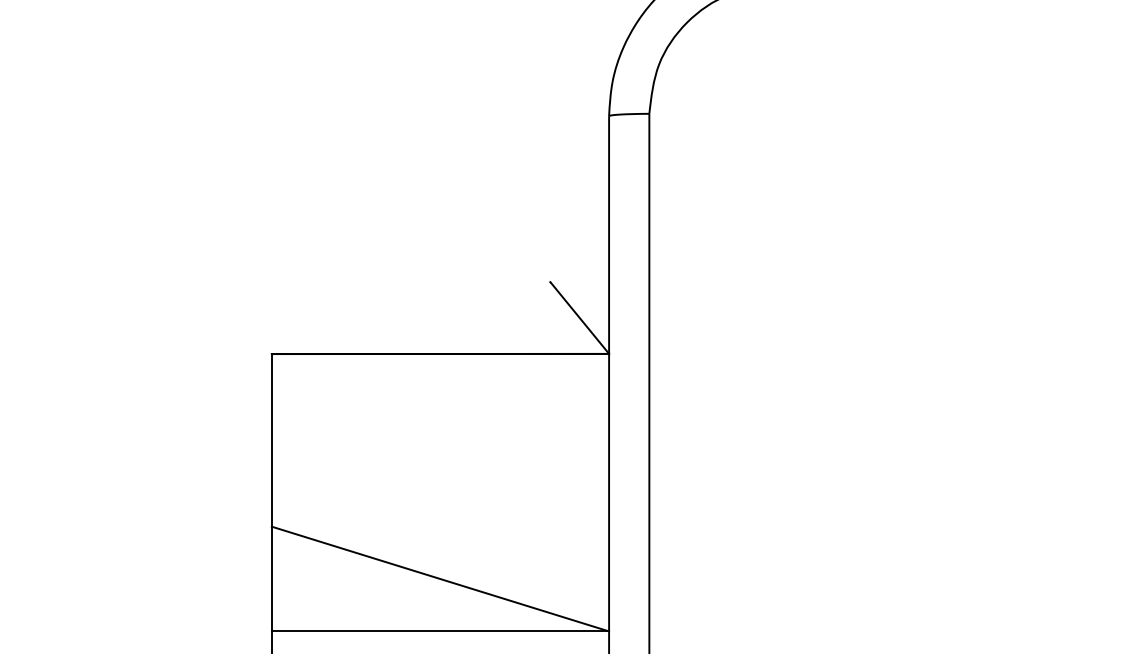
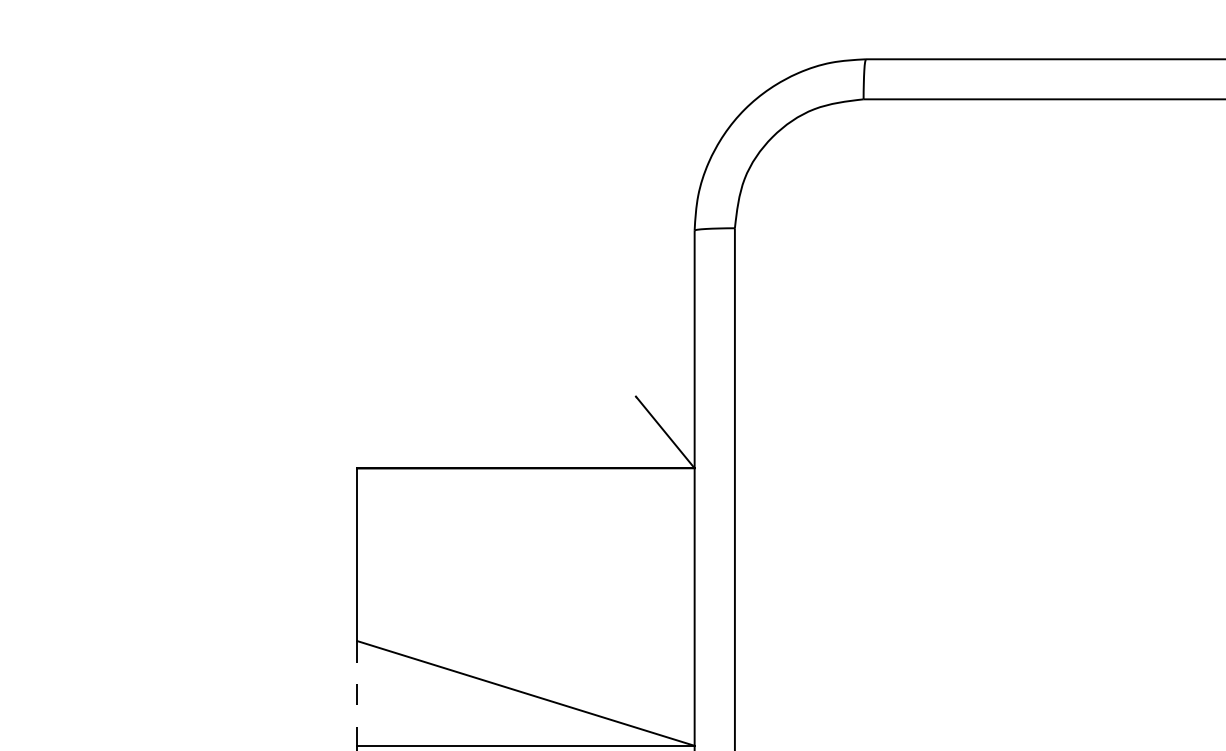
line: (271, 579) -> (357, 693), solid -> dashed

